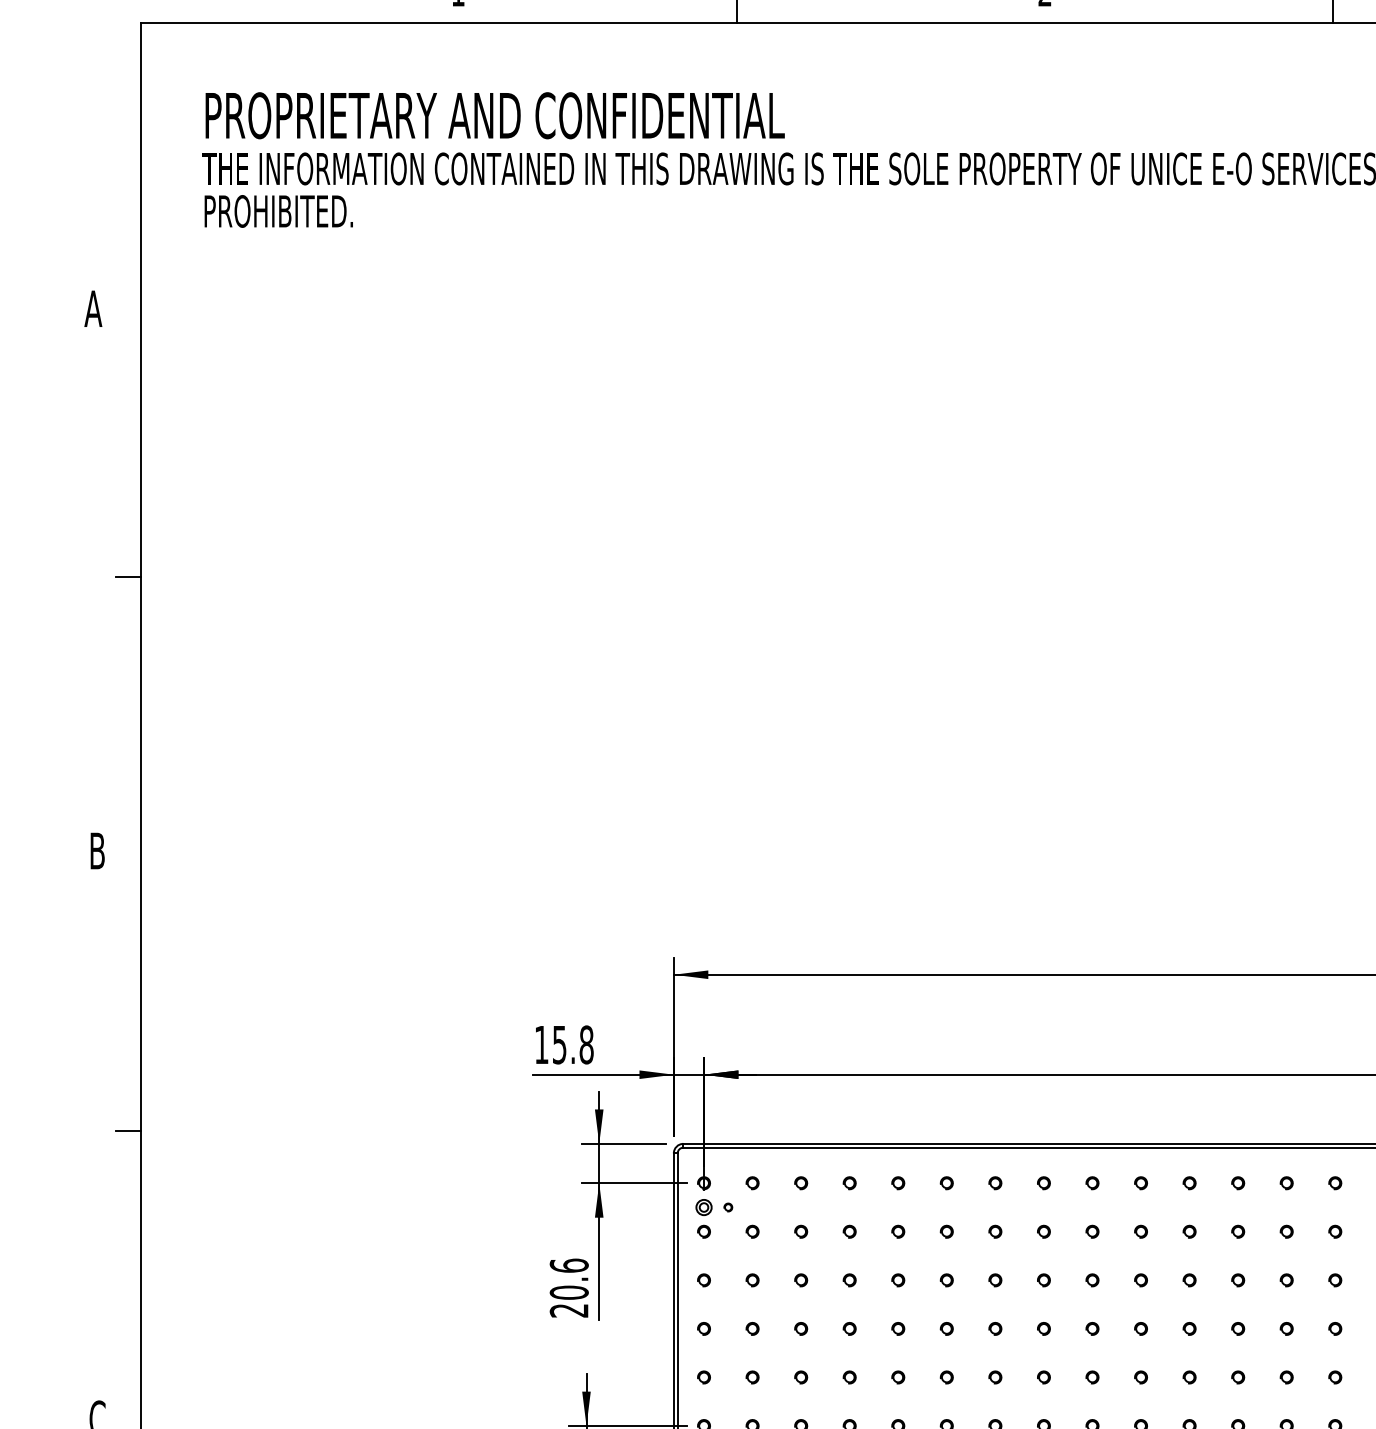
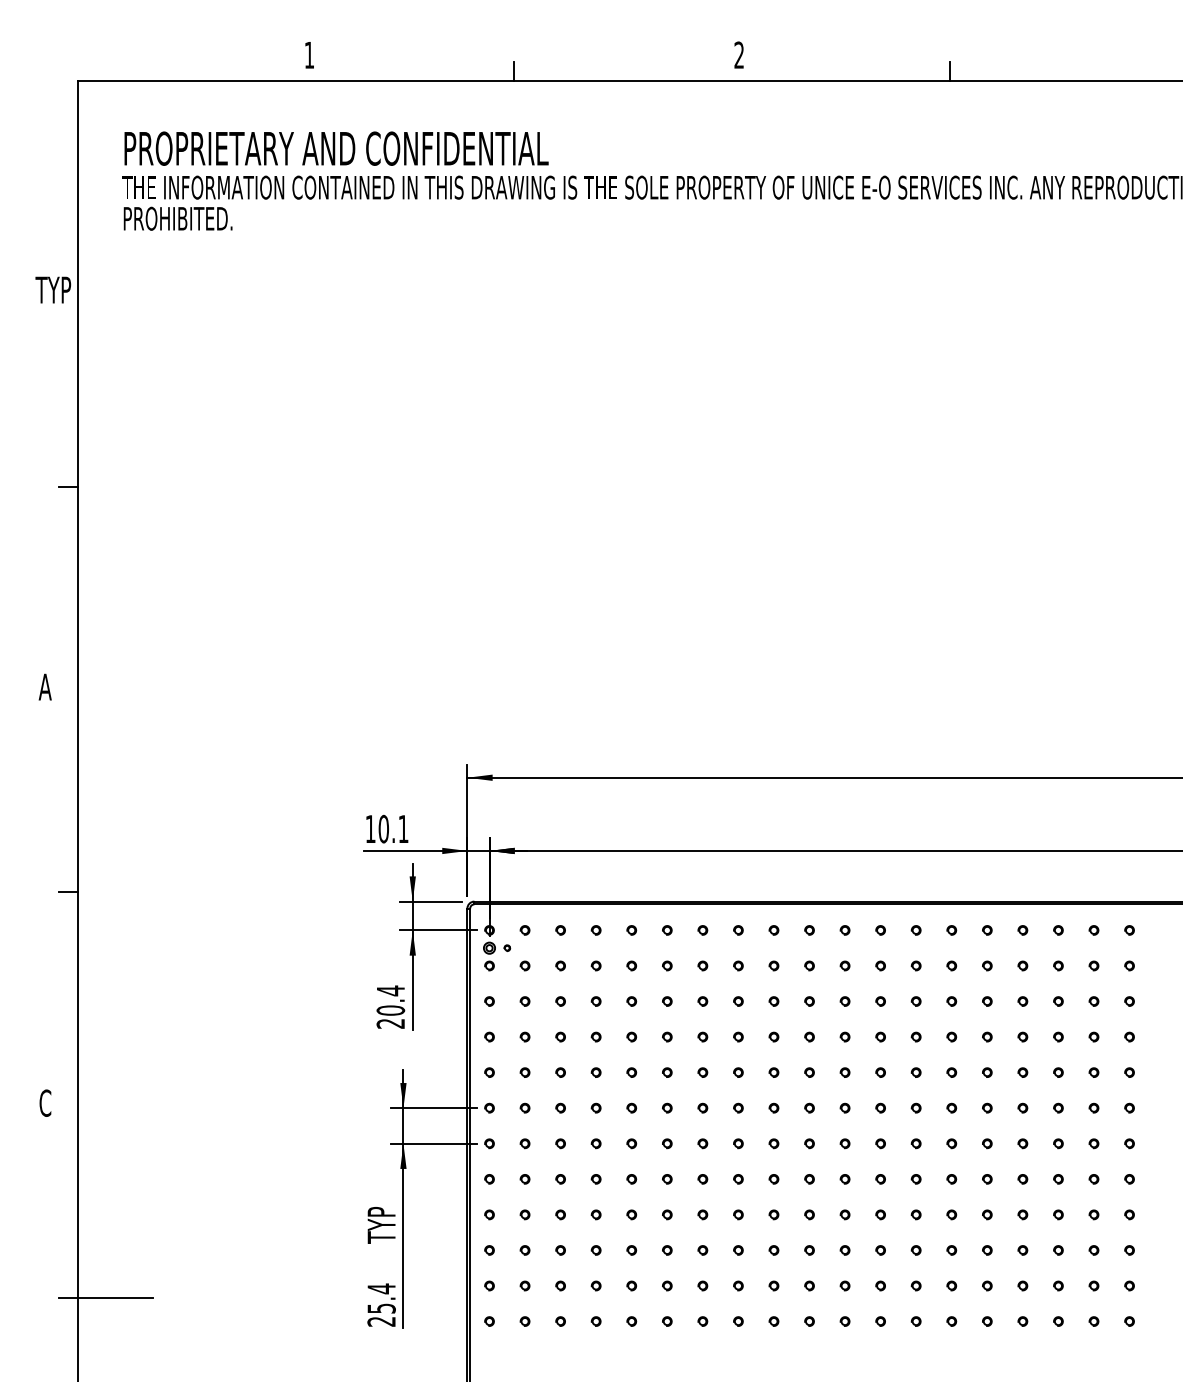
text: (108, 307) -> (53, 289), A -> TYP
text: (96, 850) -> (44, 686), B -> A
text: (572, 1044) -> (393, 828), 15.8 -> 10.1
text: (568, 1265) -> (390, 990), 20.6 -> 20.4

